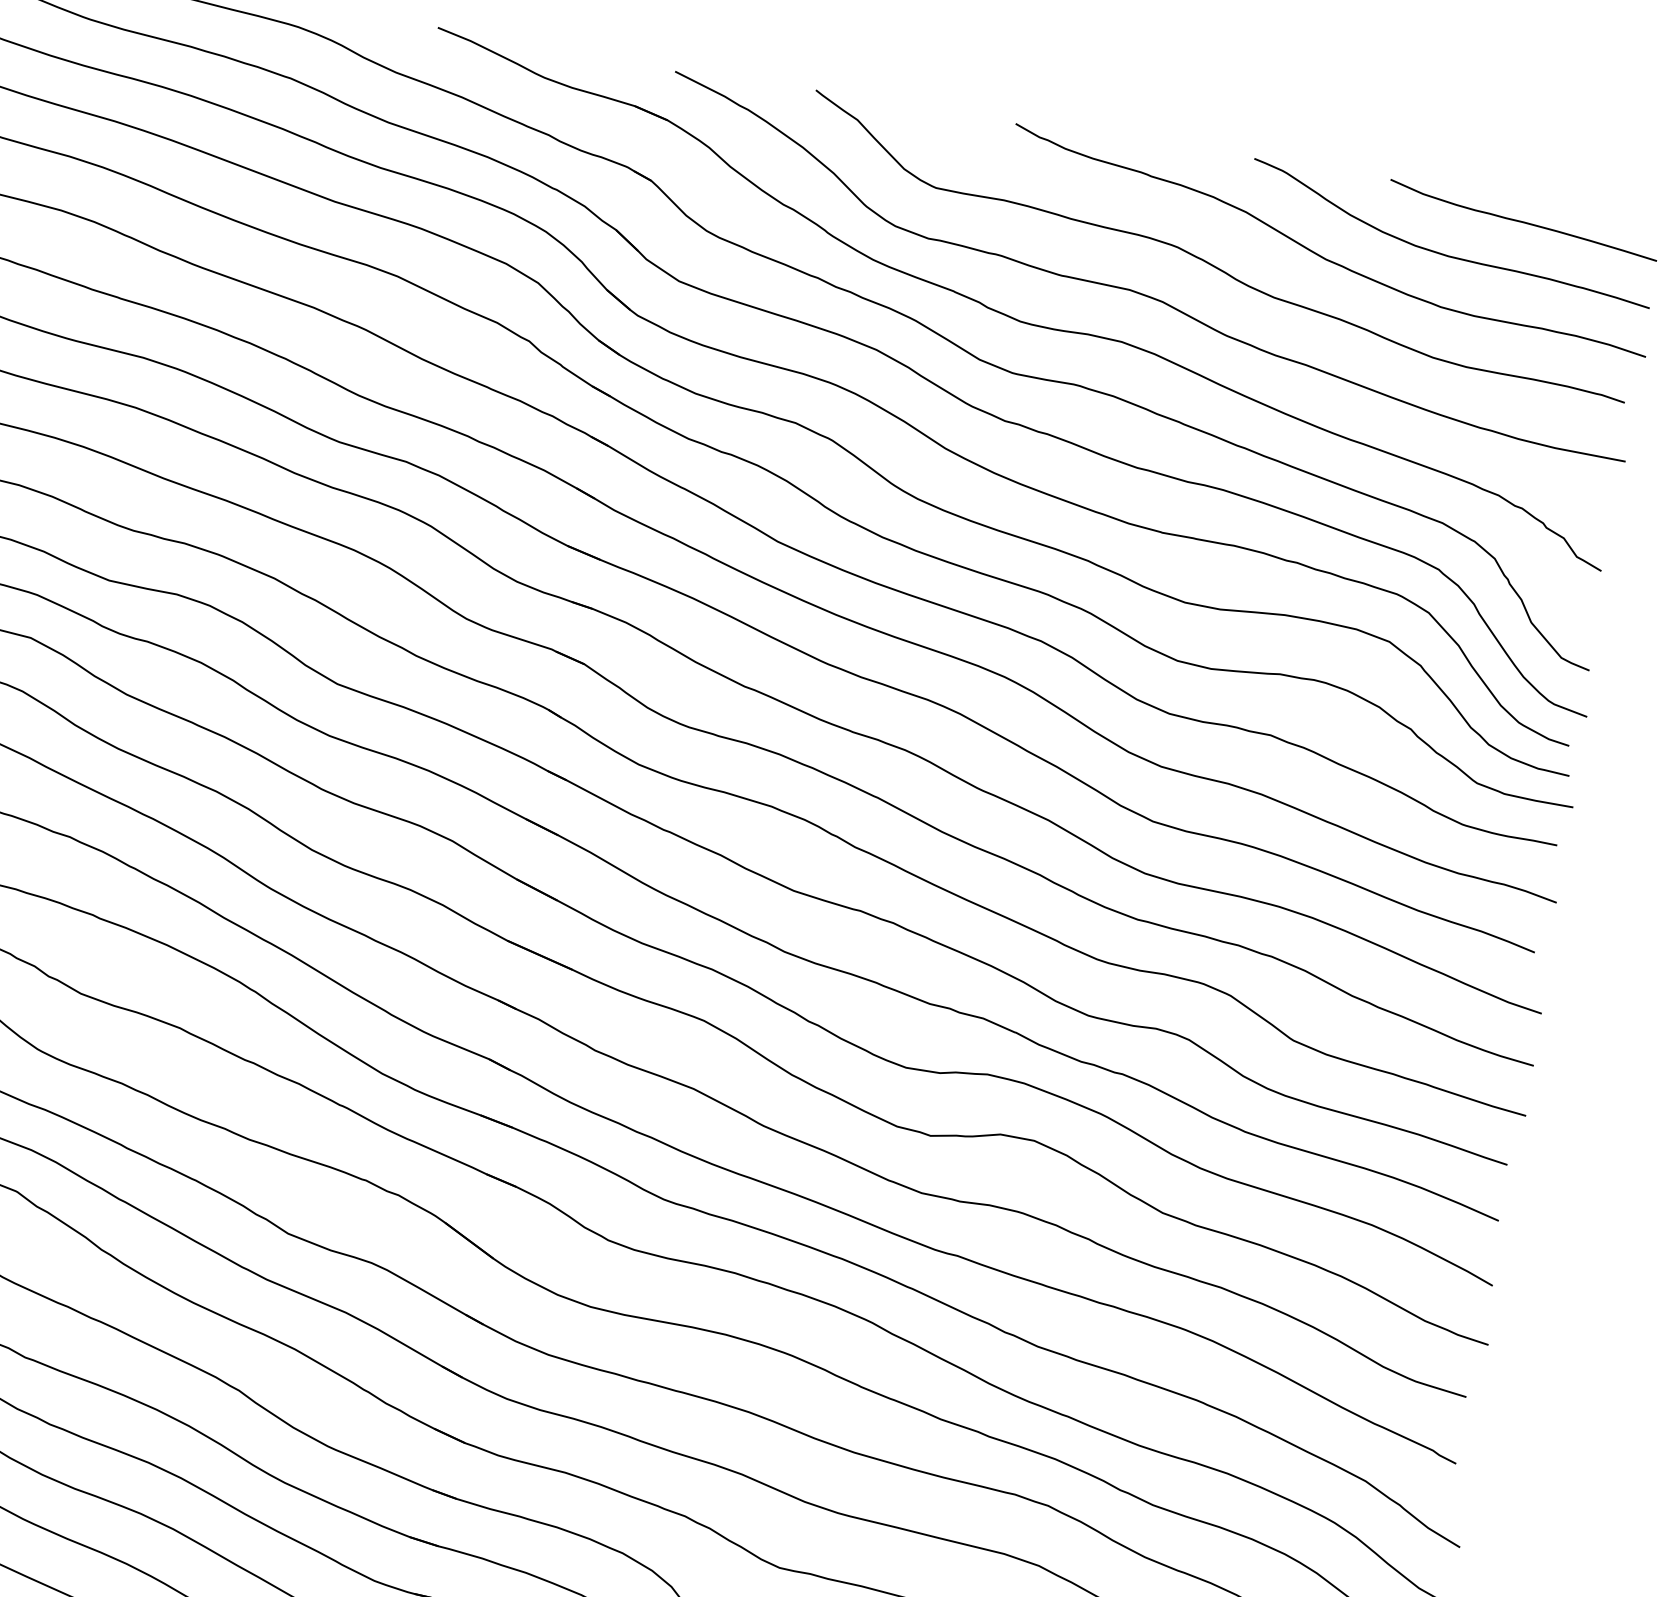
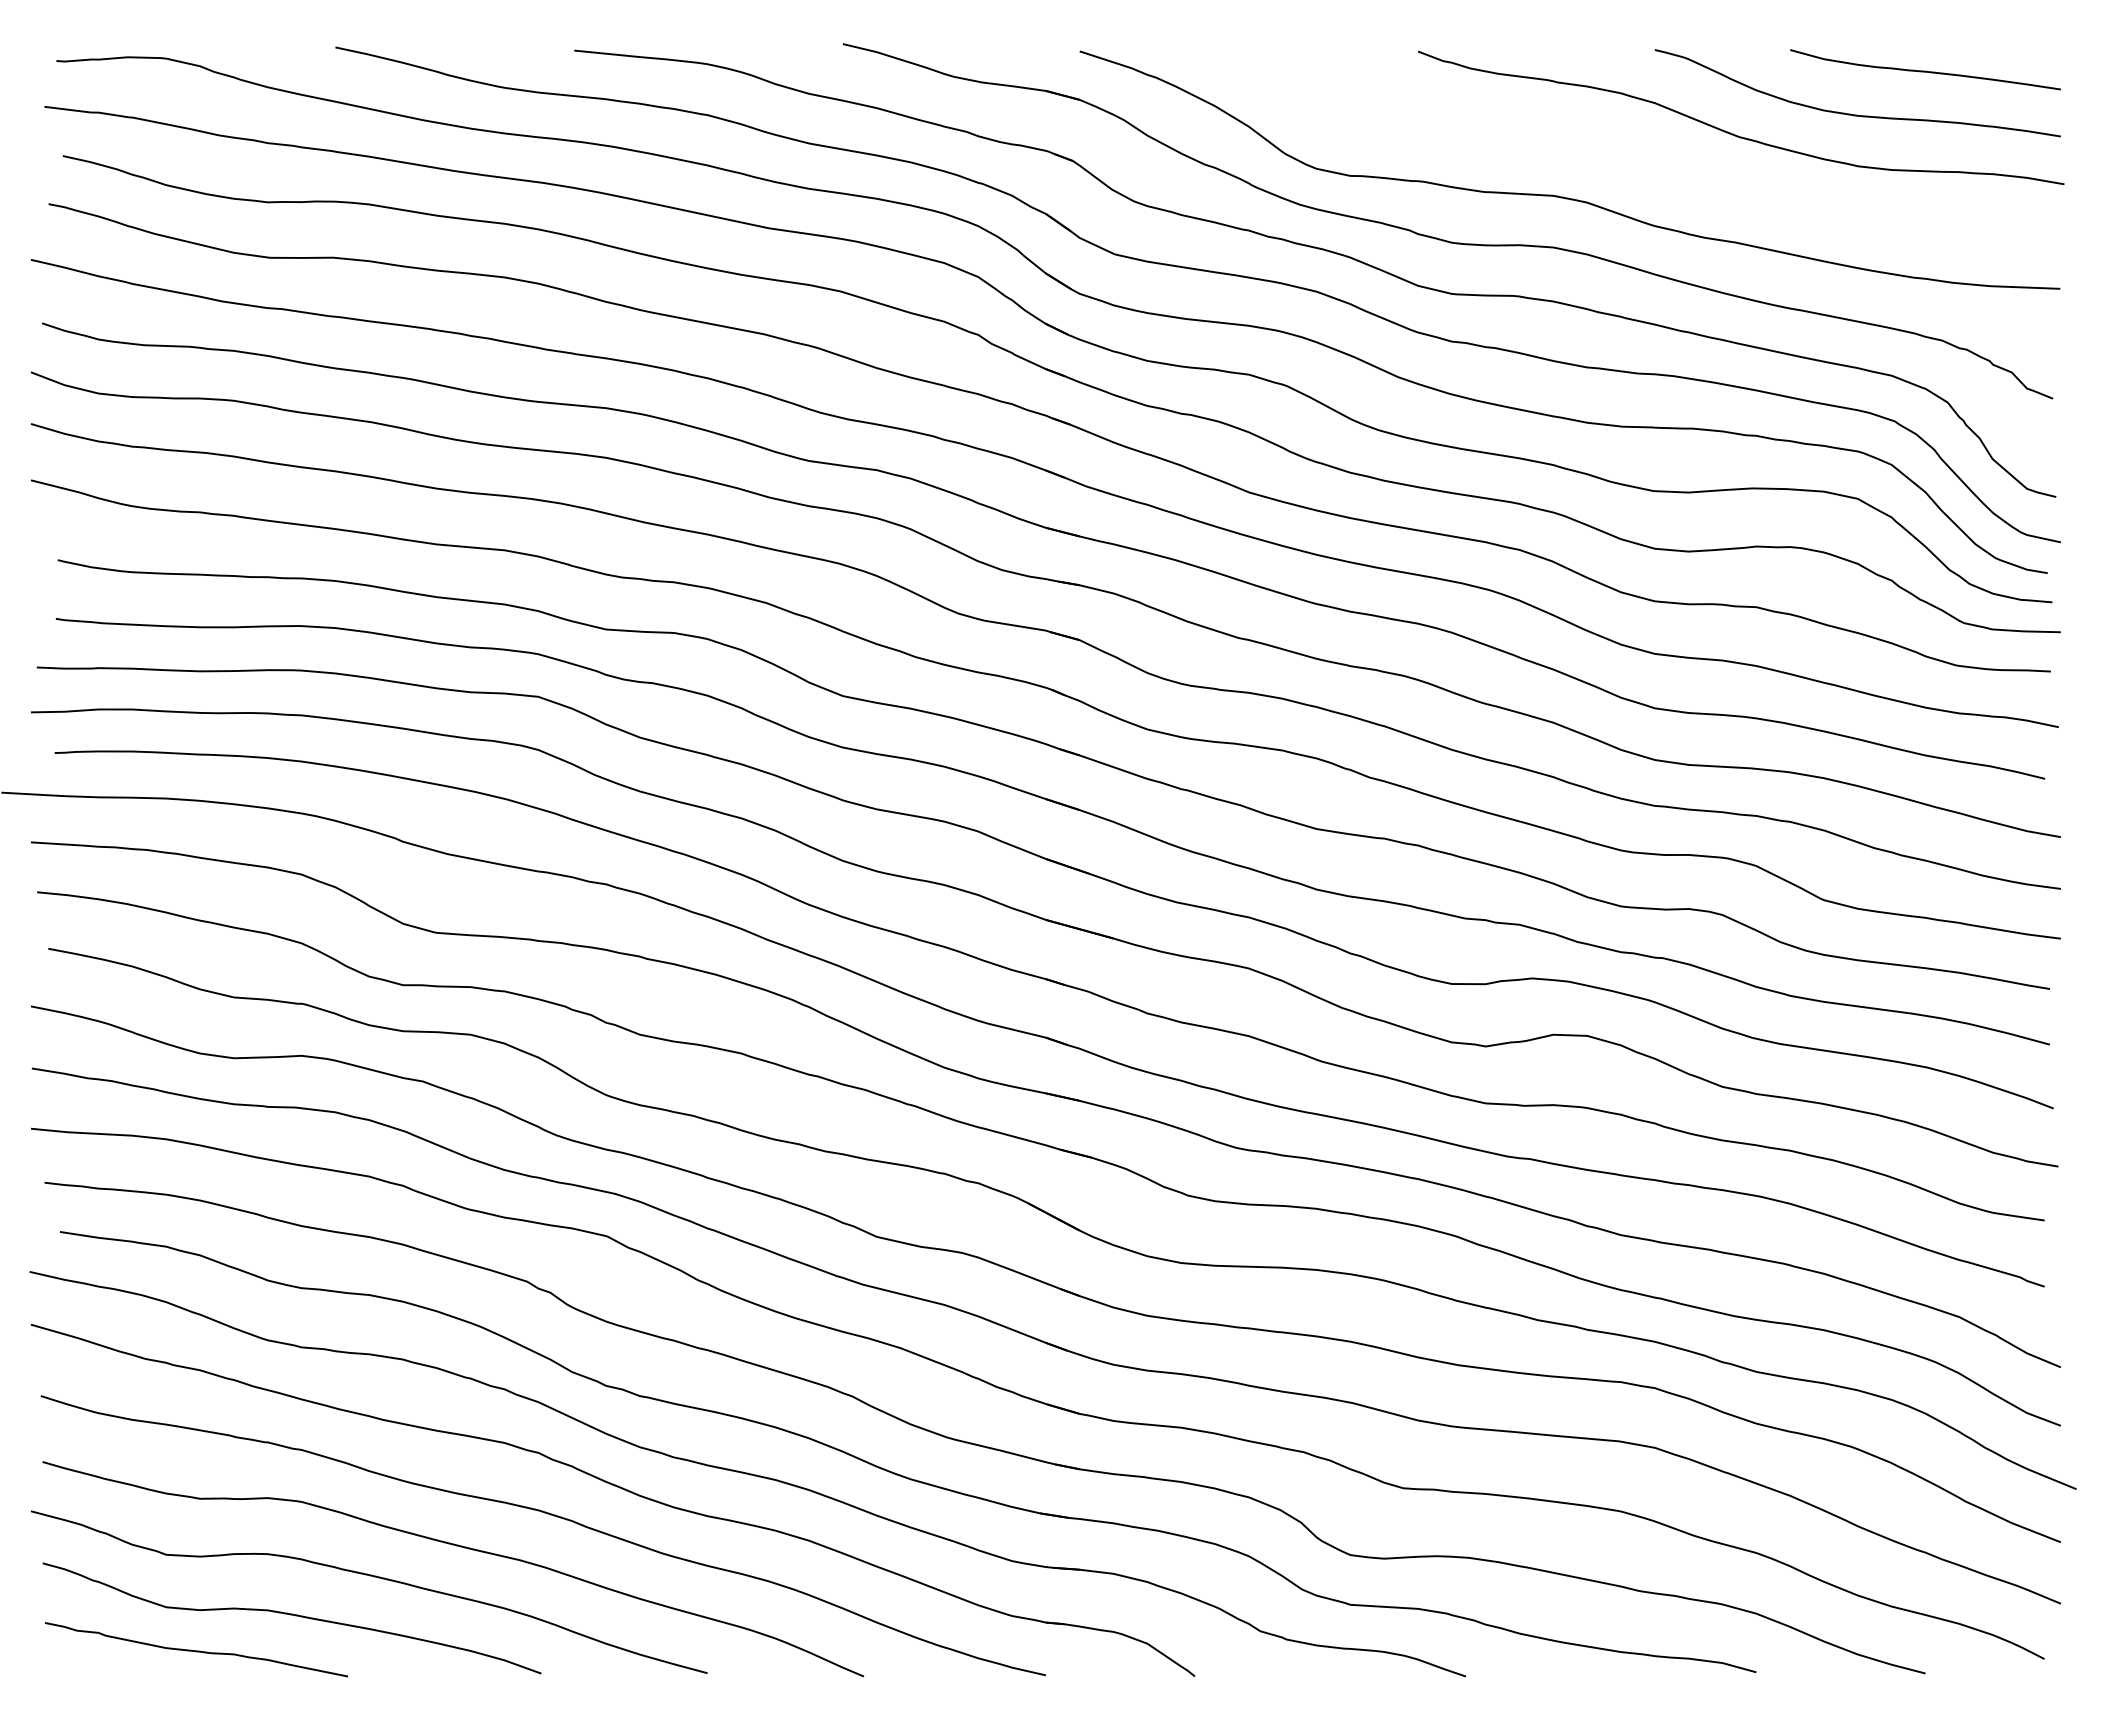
curve: (1210, 262) -> (1627, 157), removed

